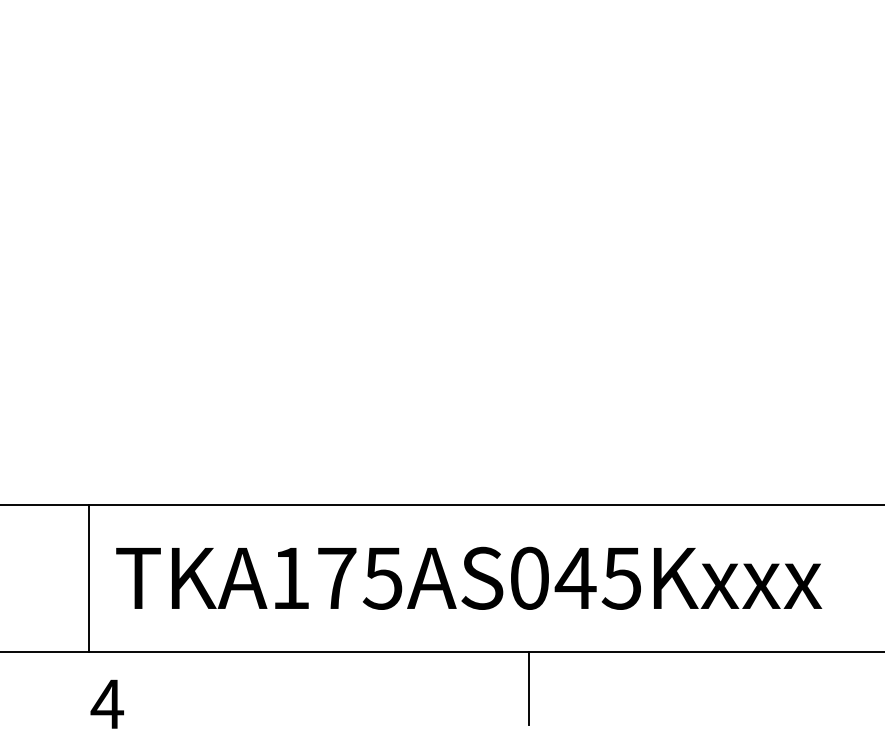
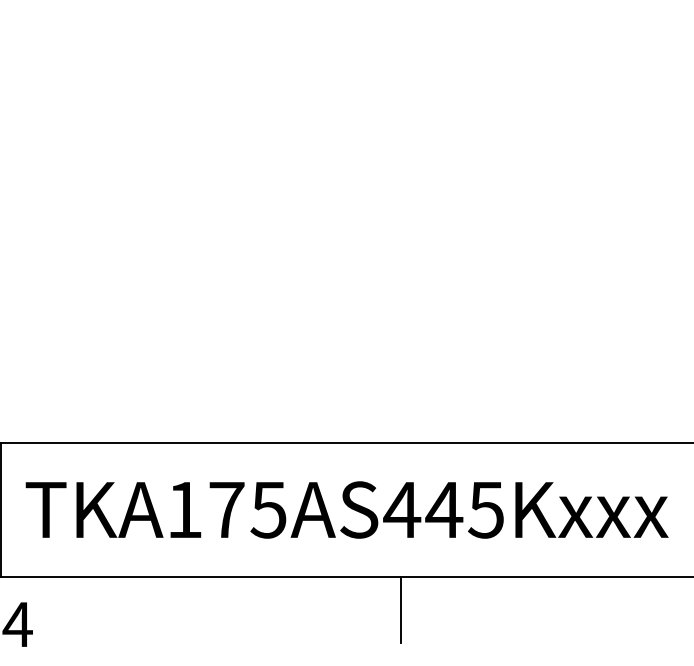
text: (529, 577) -> (402, 509), TKA175AS045Kxxx -> TKA175AS445Kxxx

